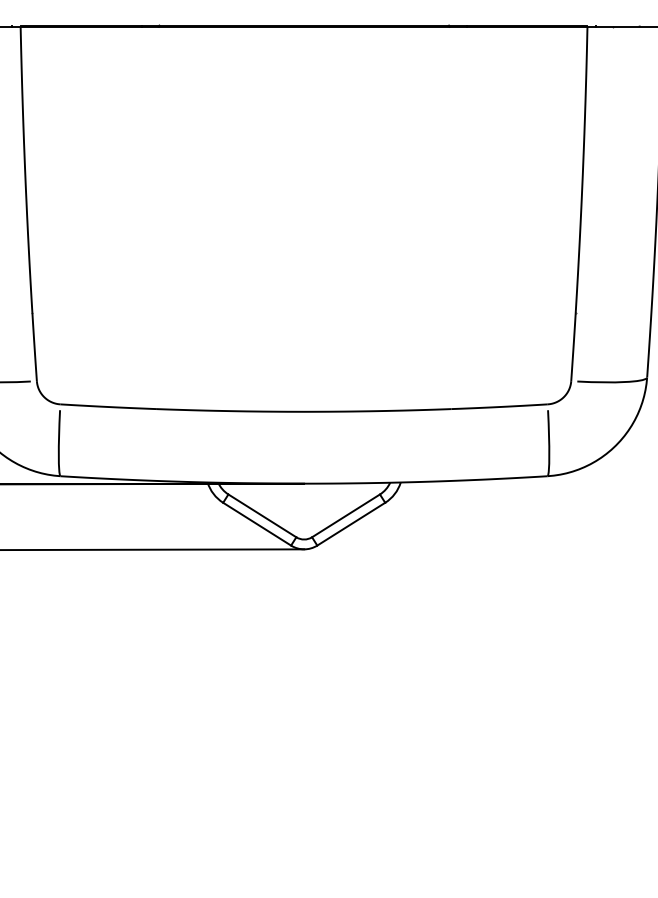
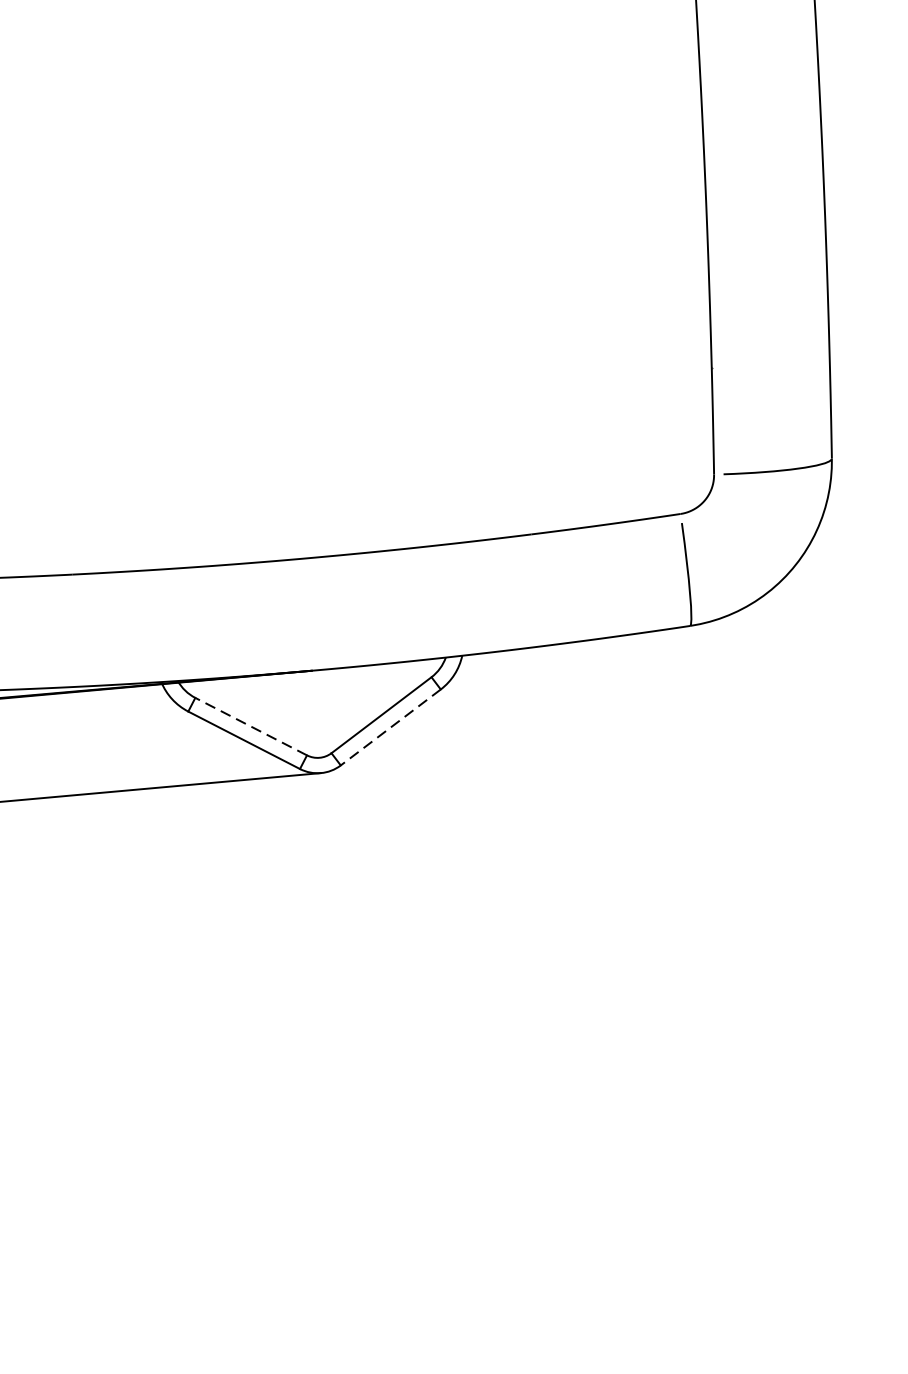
line: (261, 515) -> (249, 726), solid -> dashed
line: (350, 524) -> (389, 728), solid -> dashed

